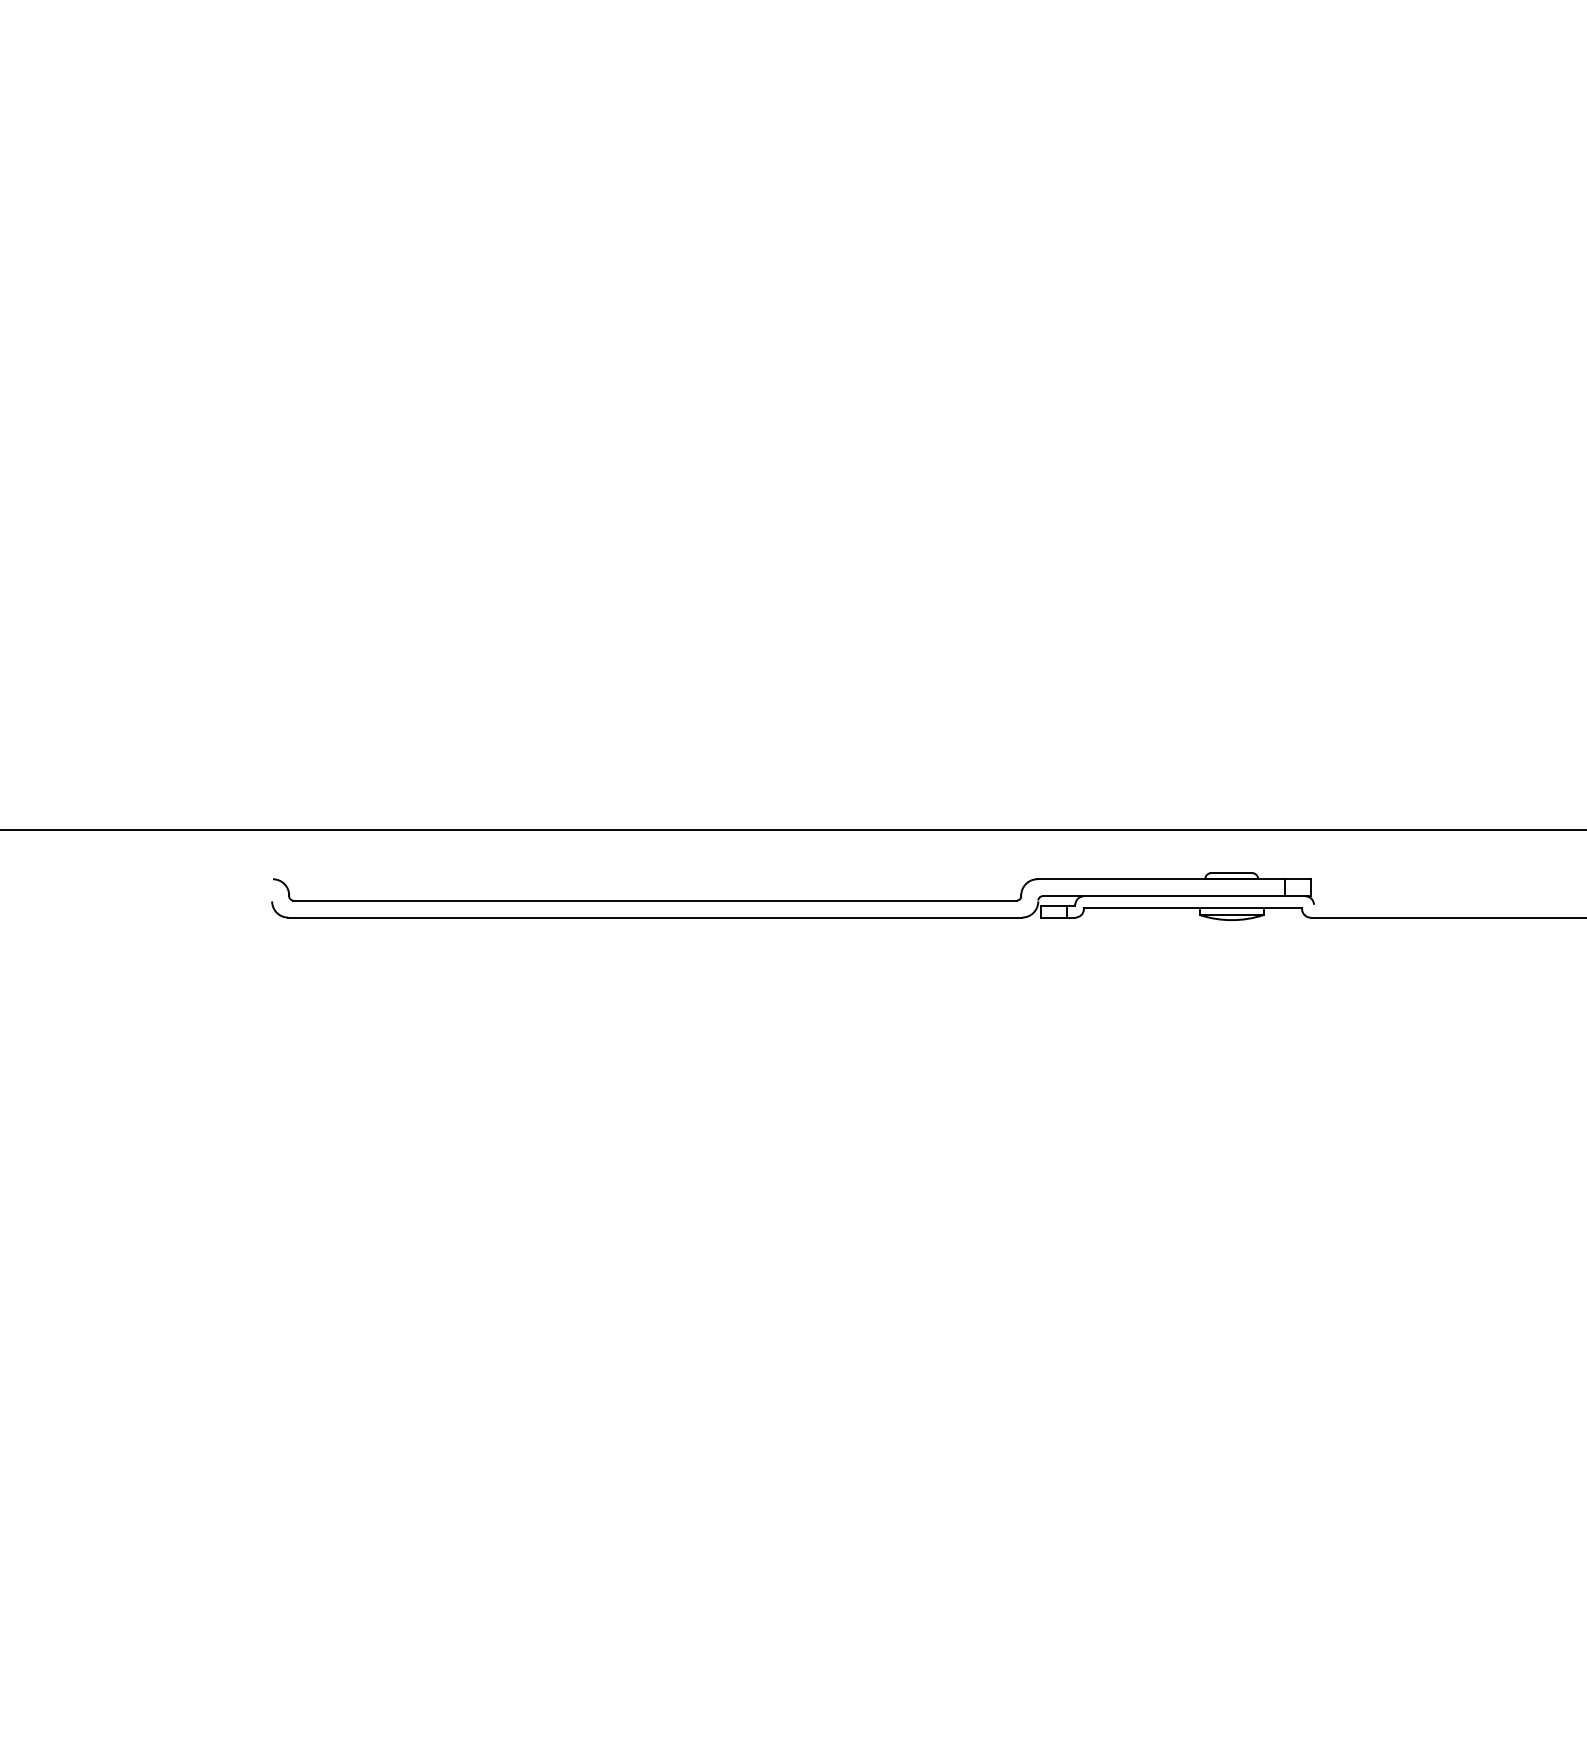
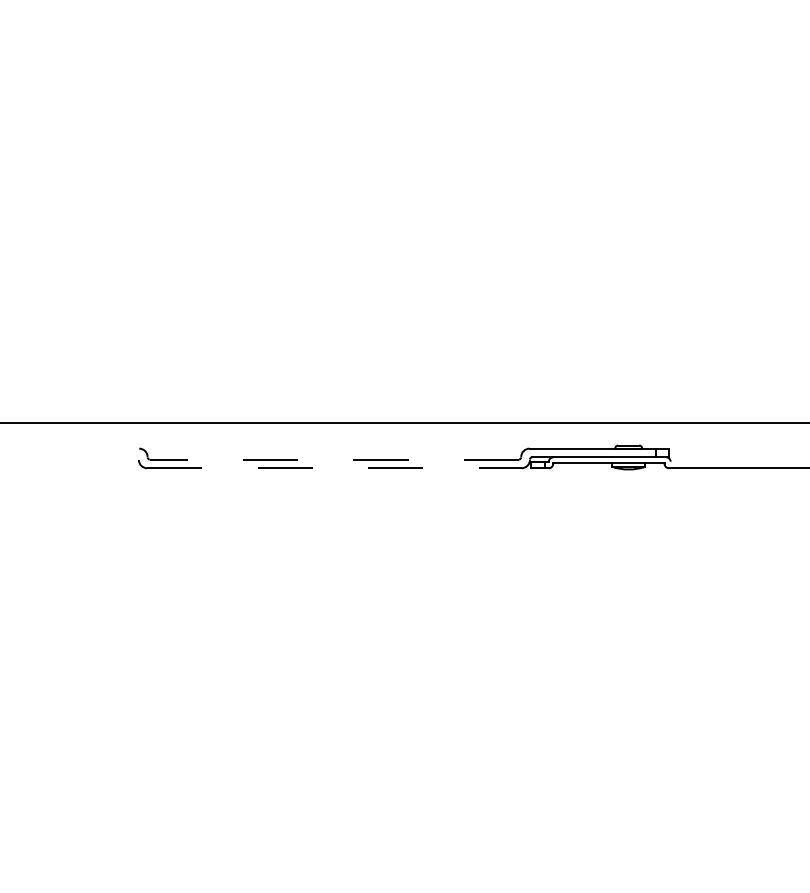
line: (655, 900) -> (334, 459), solid -> dashed
line: (655, 918) -> (334, 468), solid -> dashed

